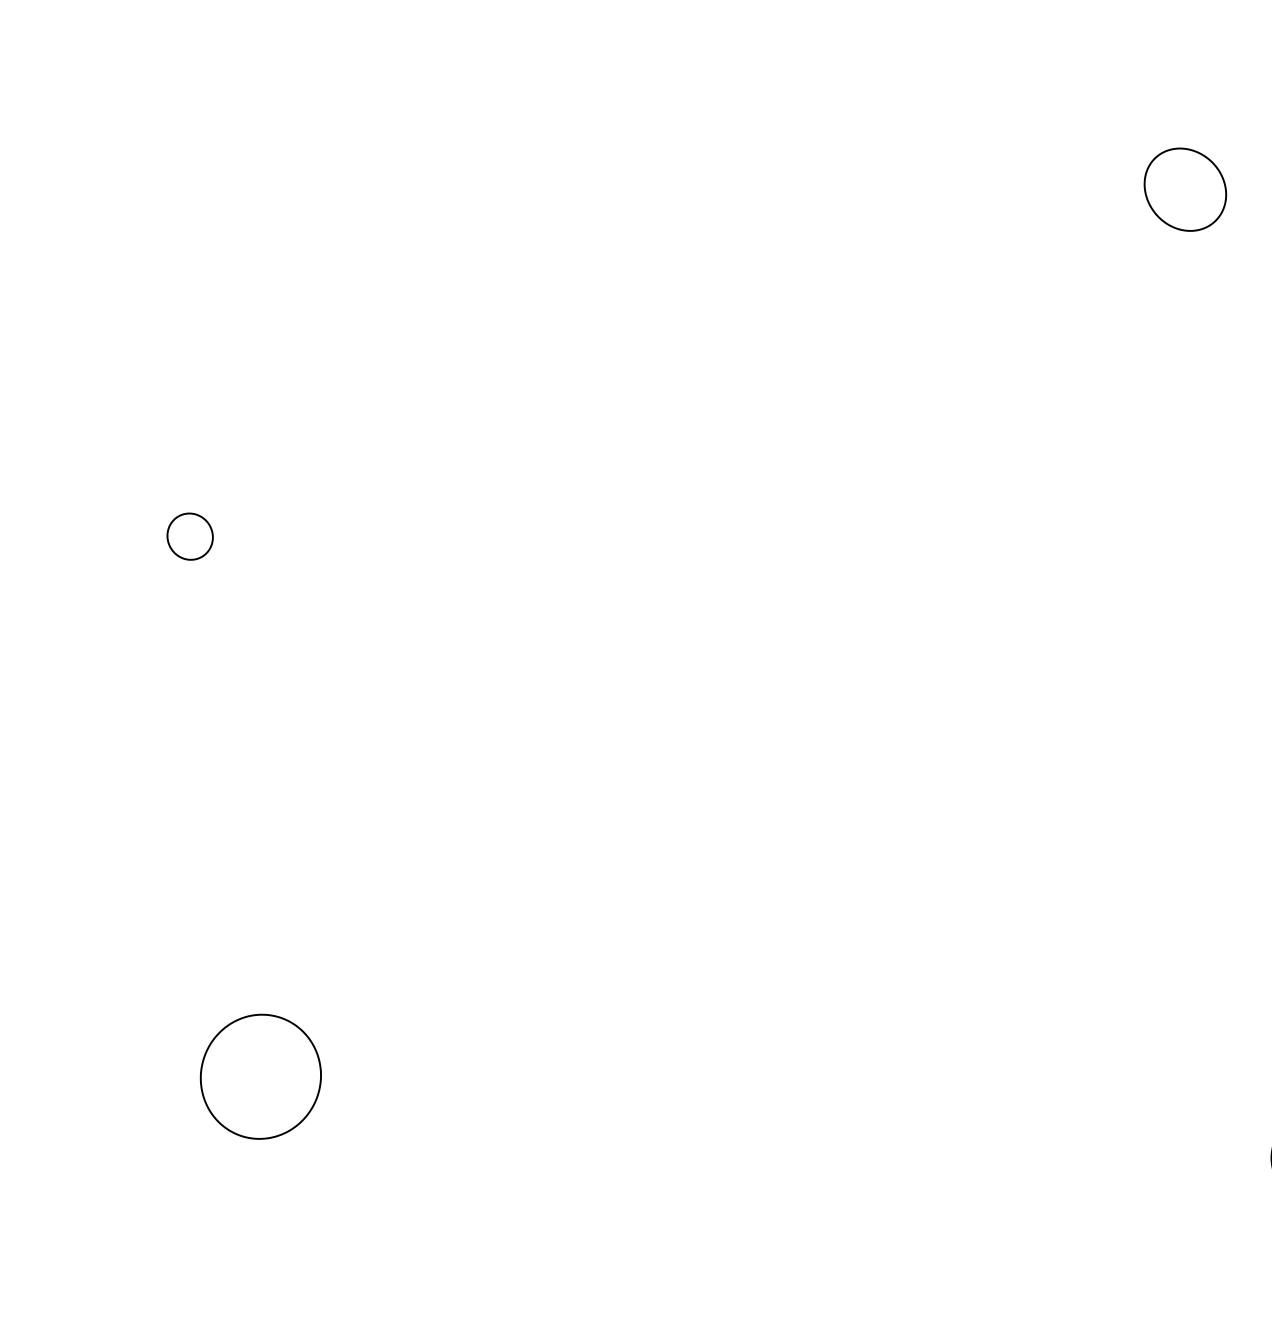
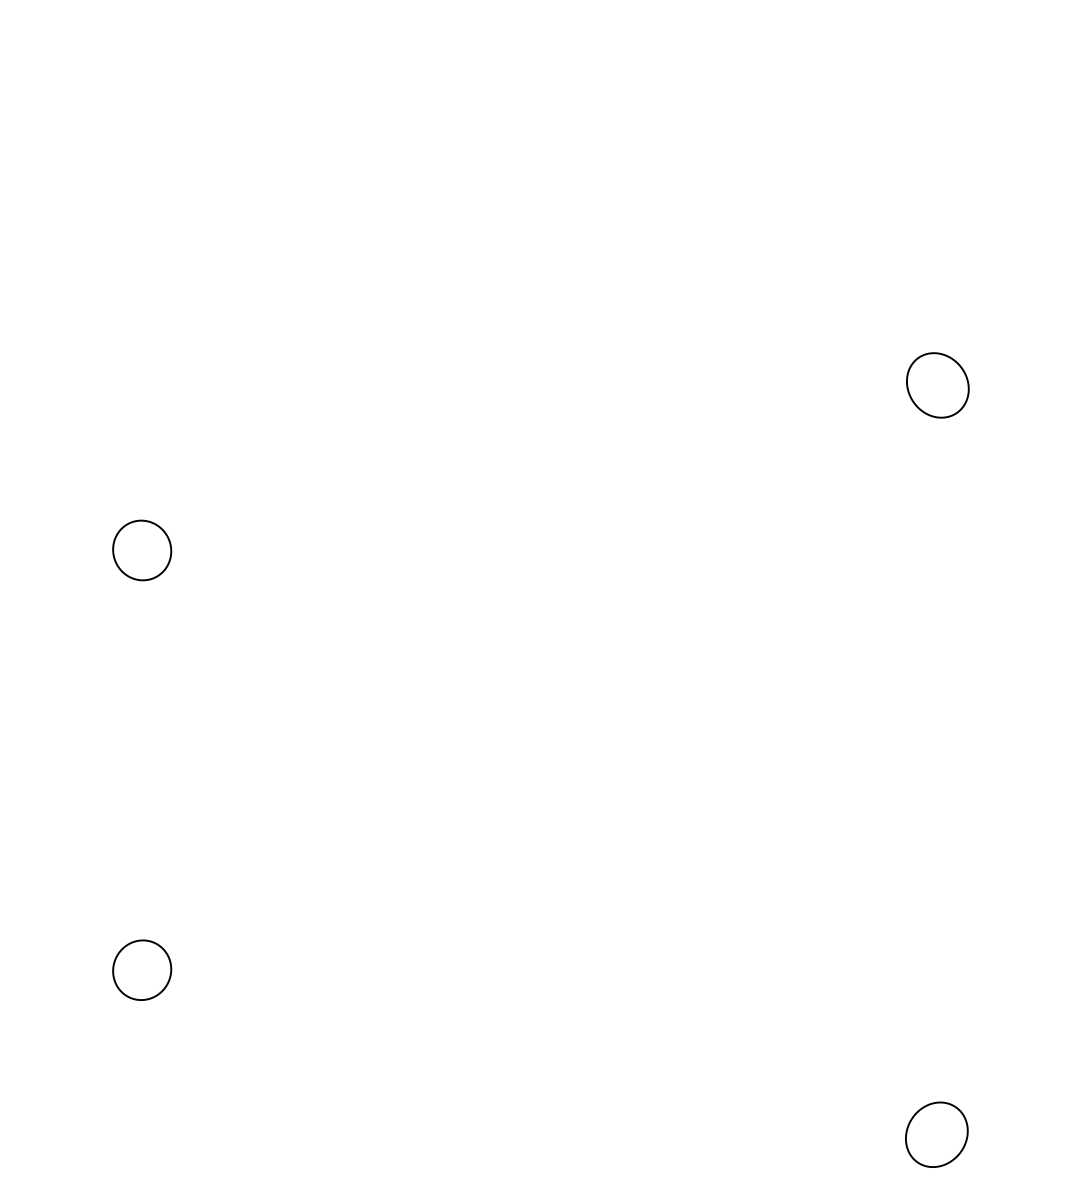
part: (190, 536) -> (142, 550), size x1.67
part: (261, 1075) -> (142, 969), size x0.62

